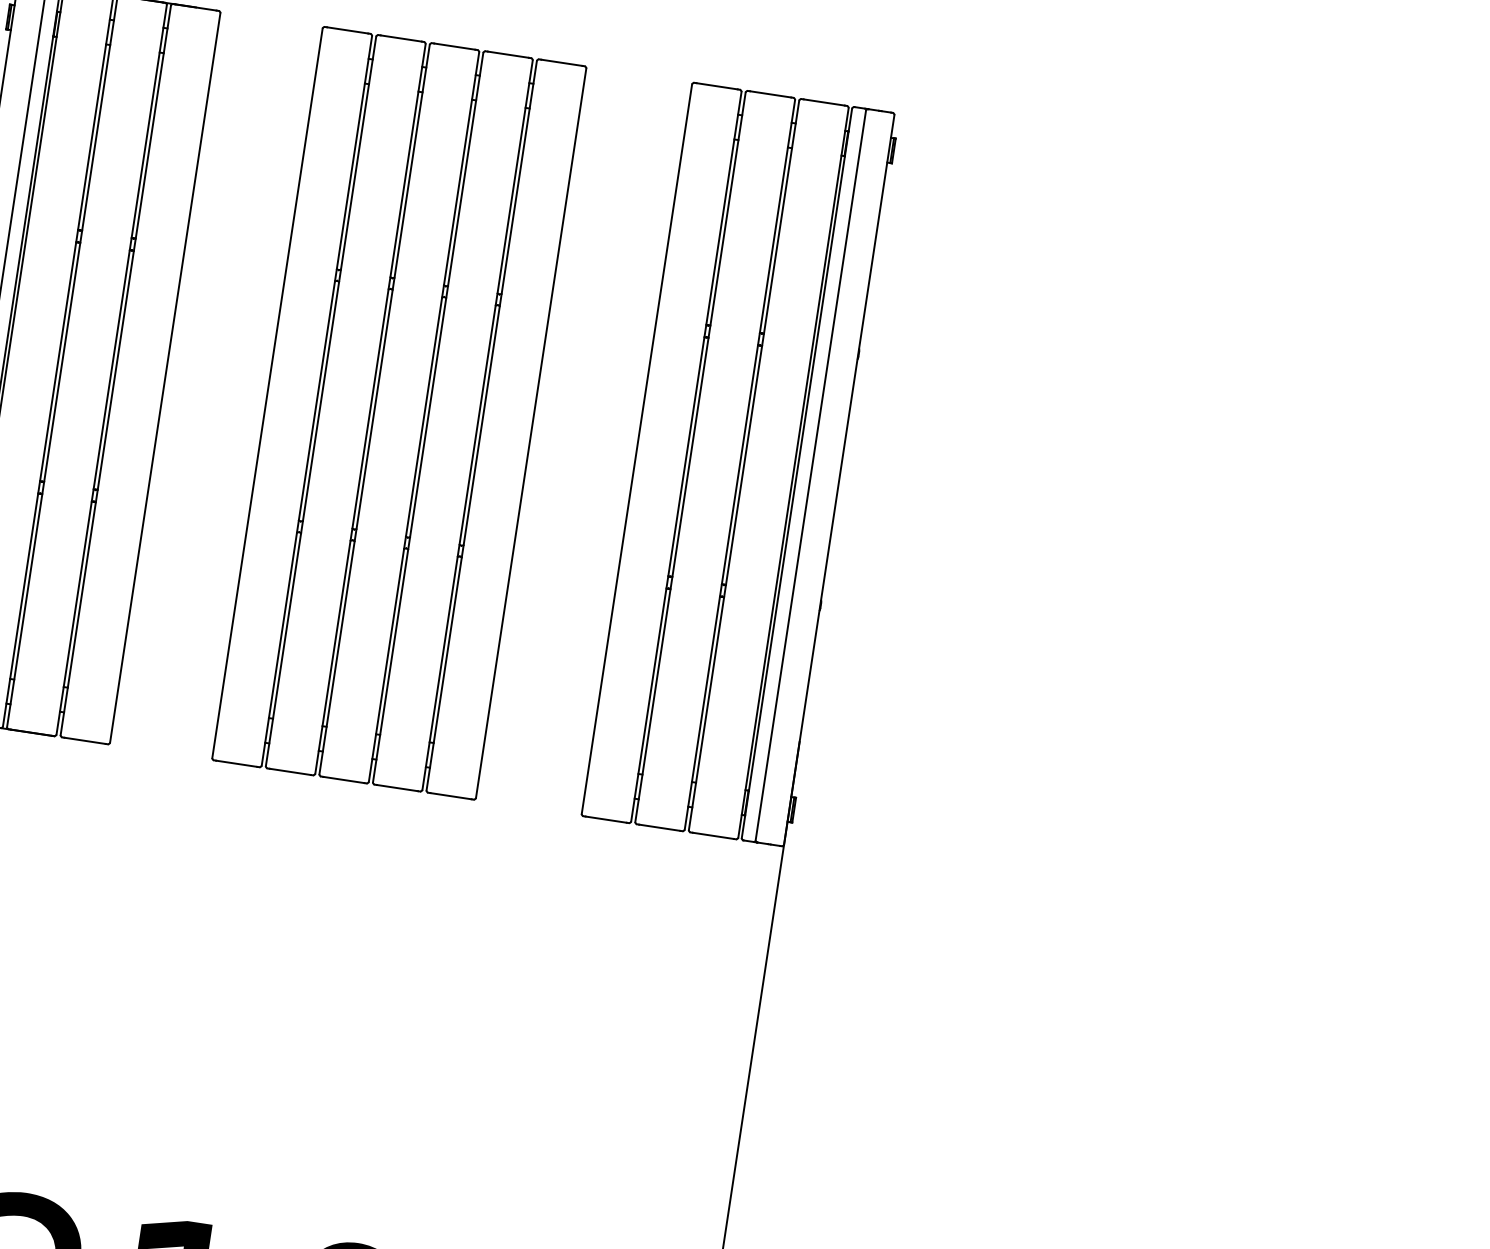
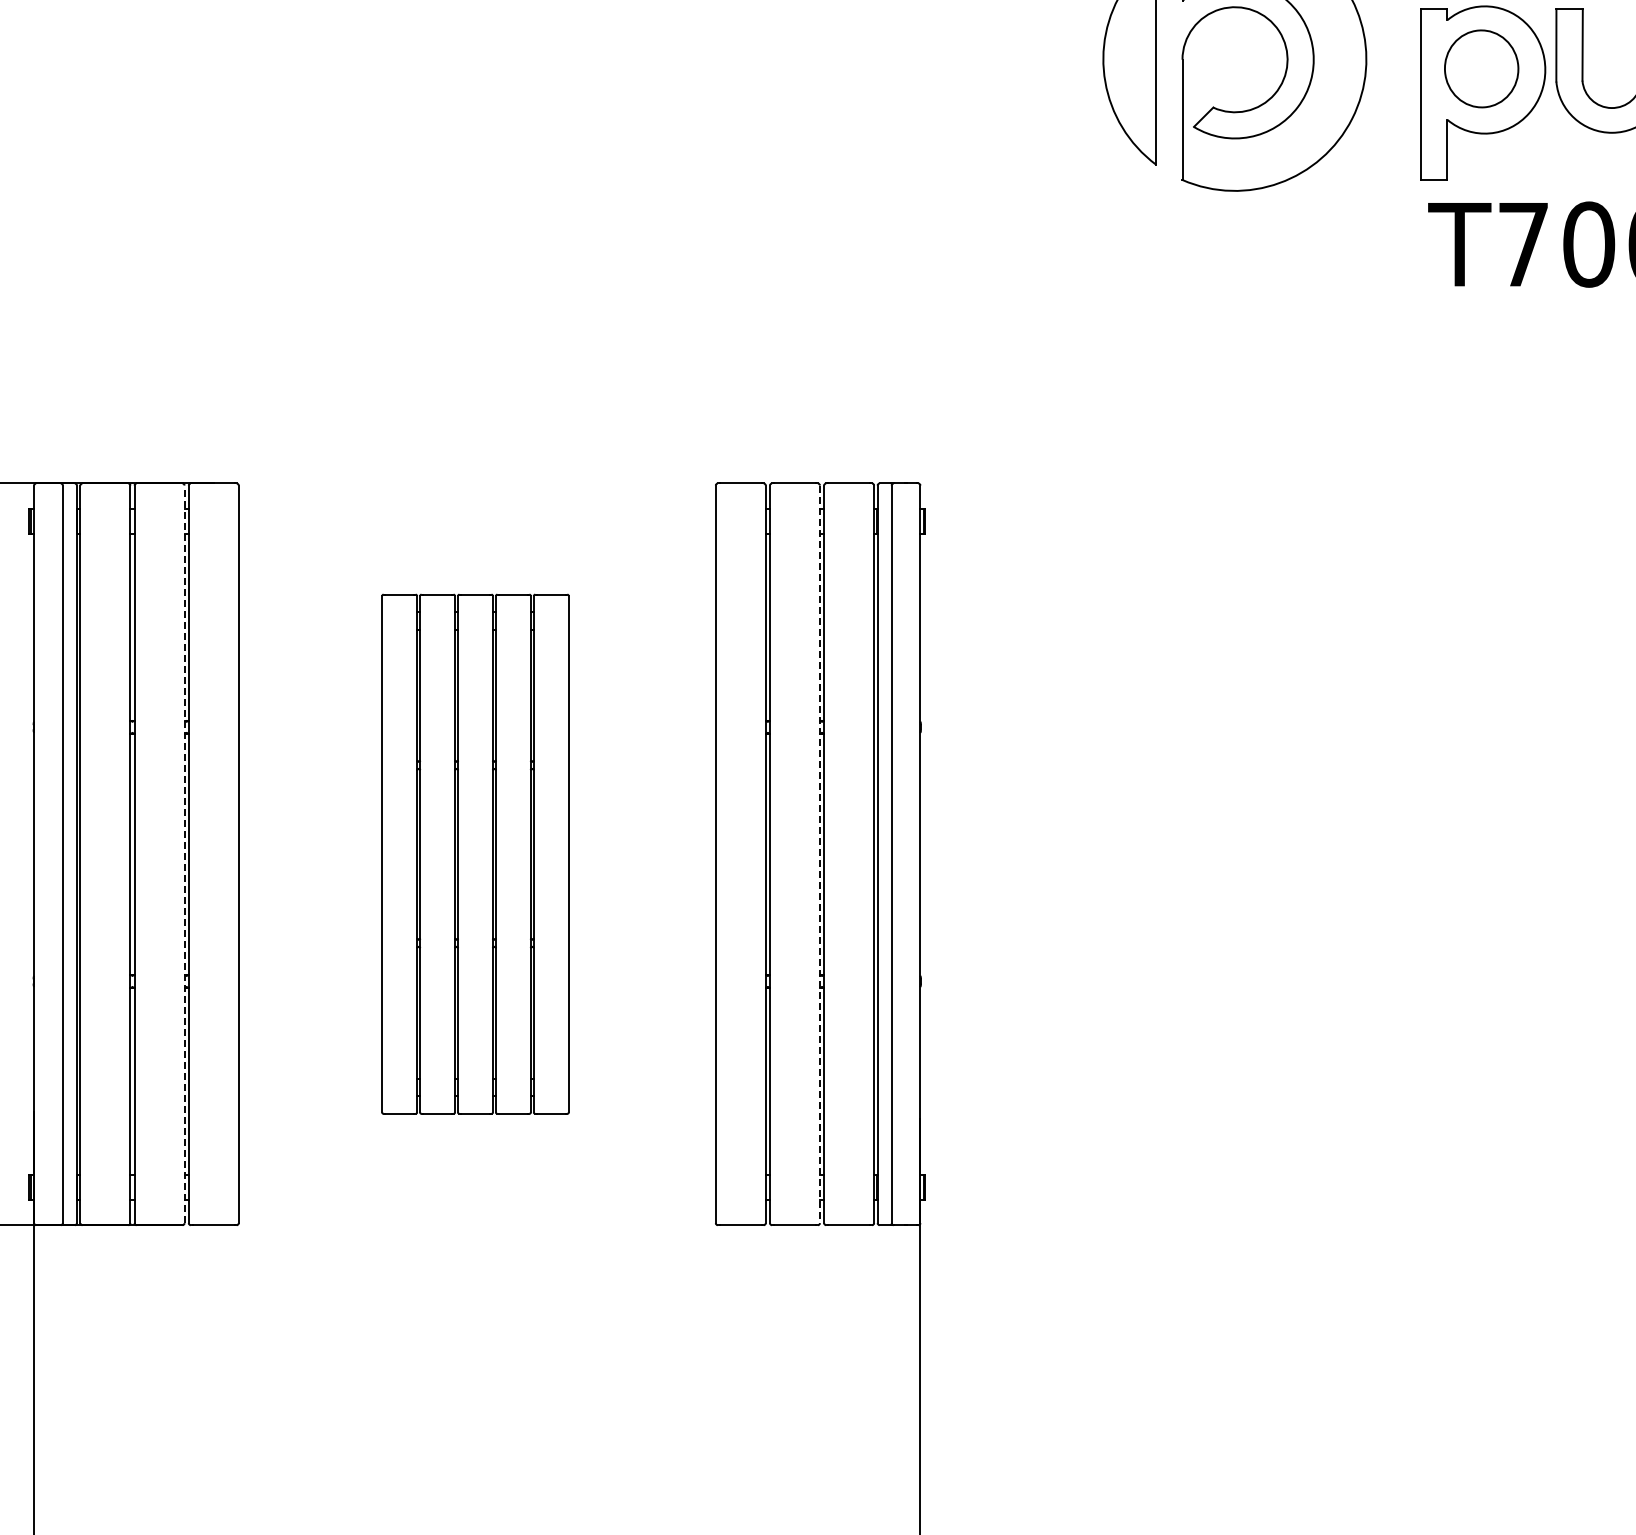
line: (111, 369) -> (184, 854), solid -> dashed
part: (399, 412) -> (475, 853), size x0.7
line: (739, 464) -> (819, 854), solid -> dashed

